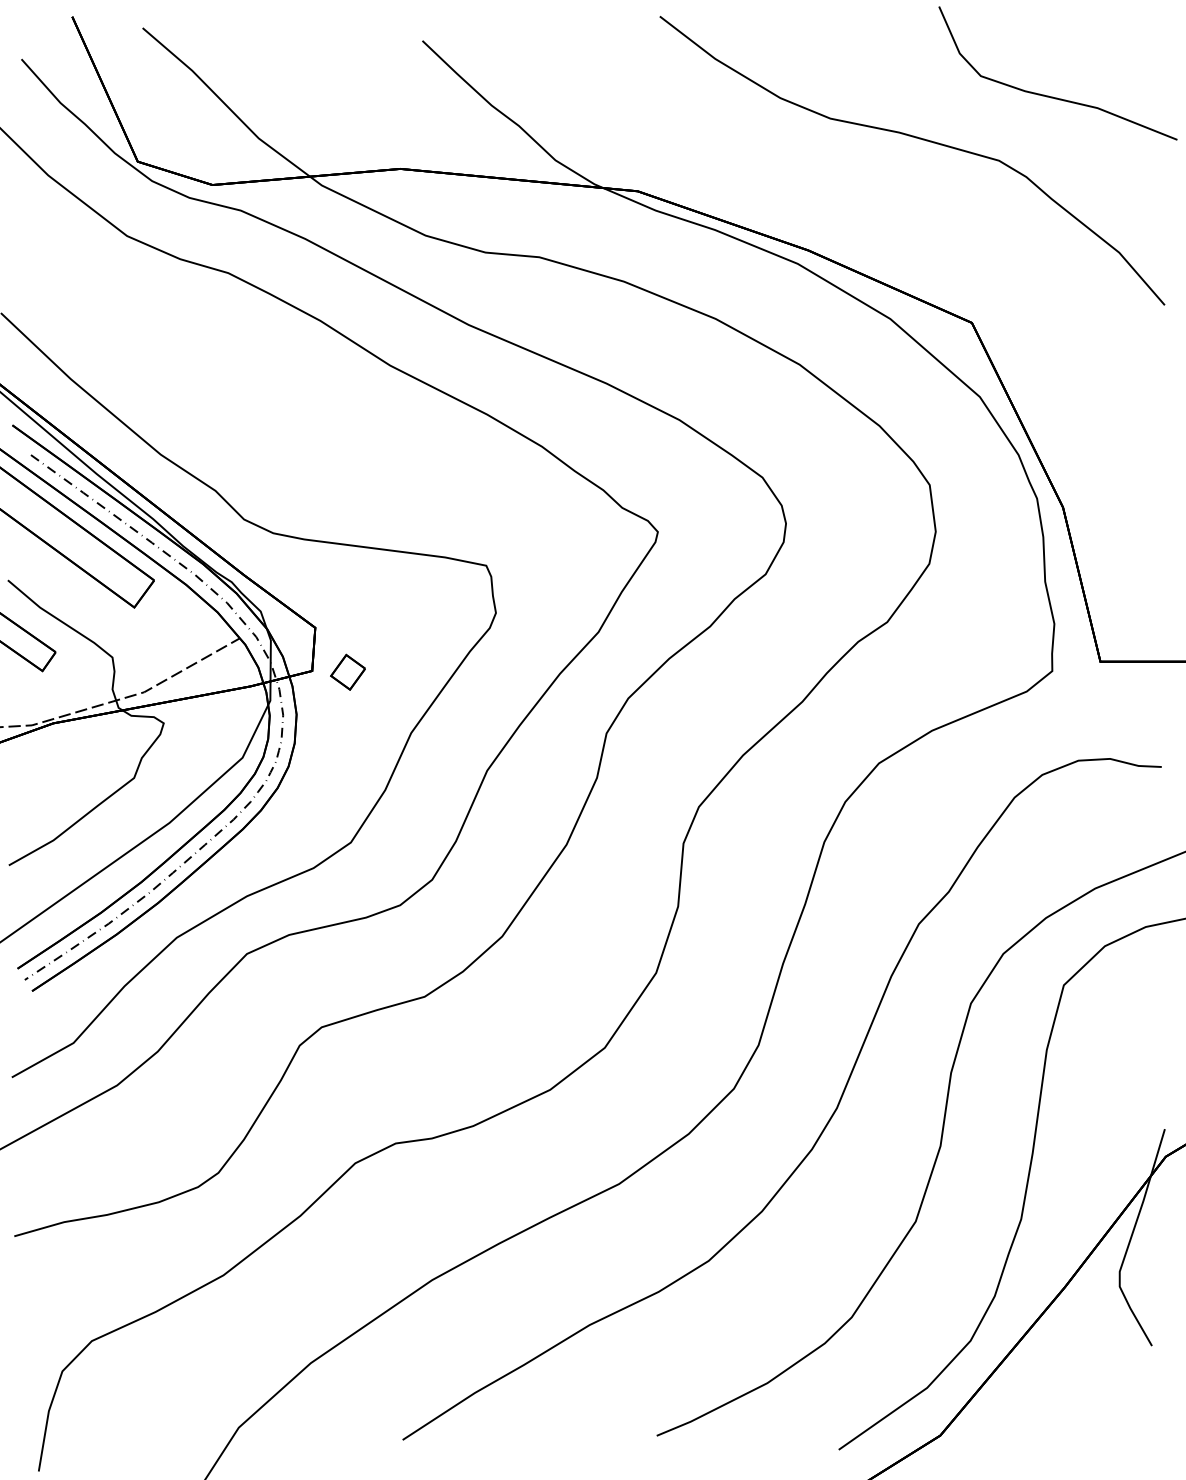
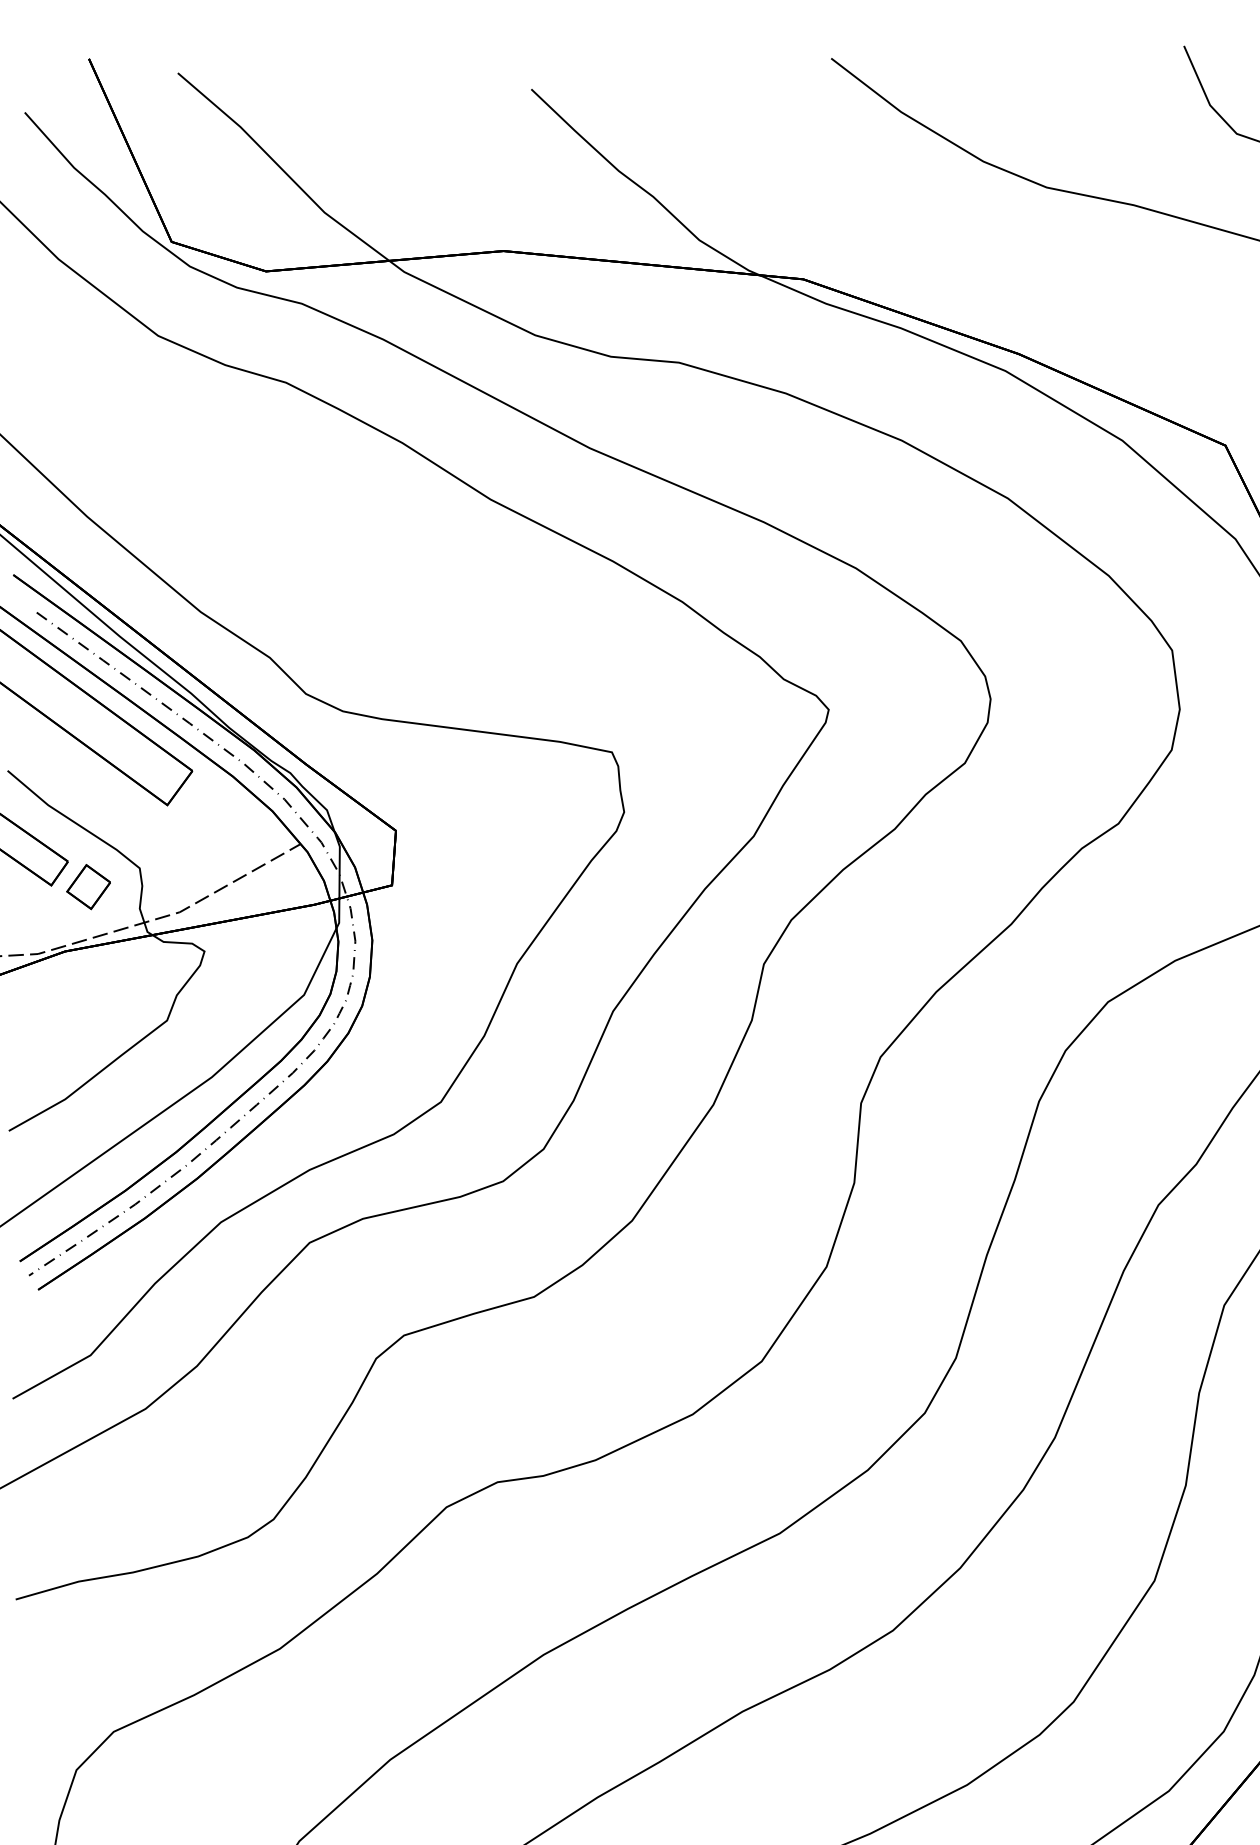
part: (347, 671) -> (87, 885), moved

